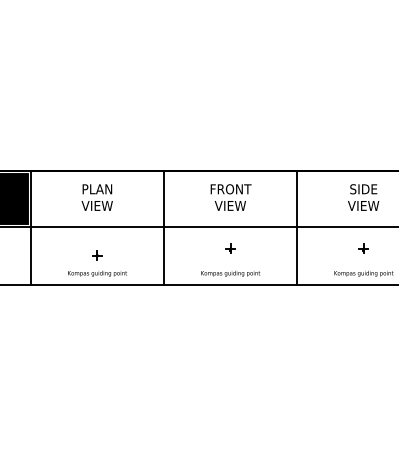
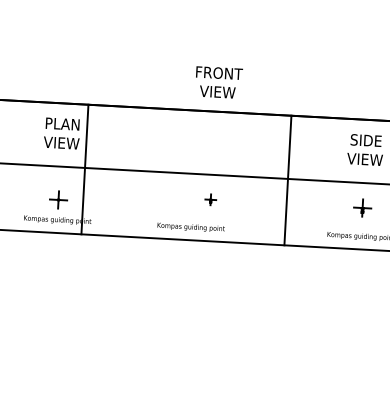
text: (230, 197) -> (218, 82), moved
line: (163, 227) -> (84, 168), moved
part: (363, 248) -> (362, 207), size x1.6
part: (97, 255) -> (58, 199), size x1.6
text: (230, 273) -> (190, 227), moved

